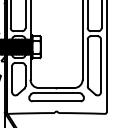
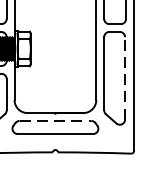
line: (101, 65) -> (125, 77), solid -> dashed
line: (56, 93) -> (55, 121), solid -> dashed

